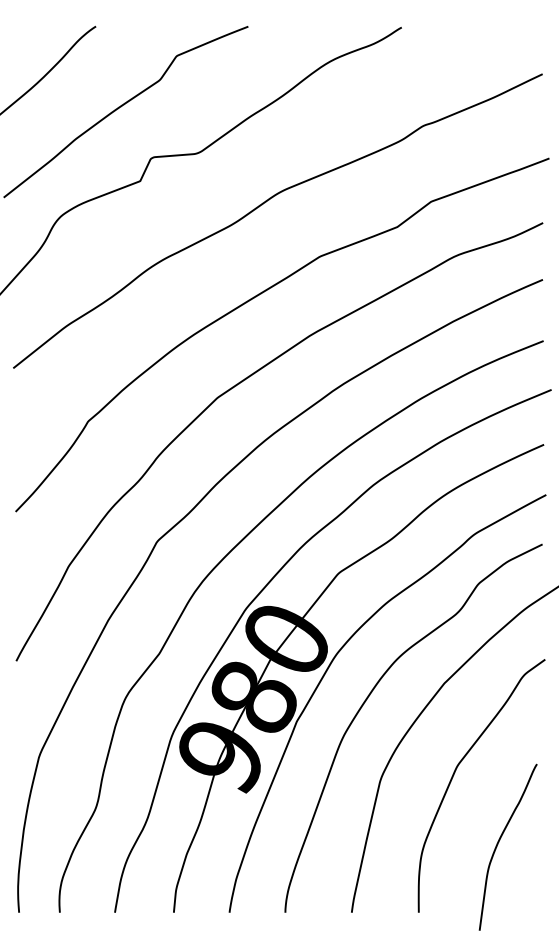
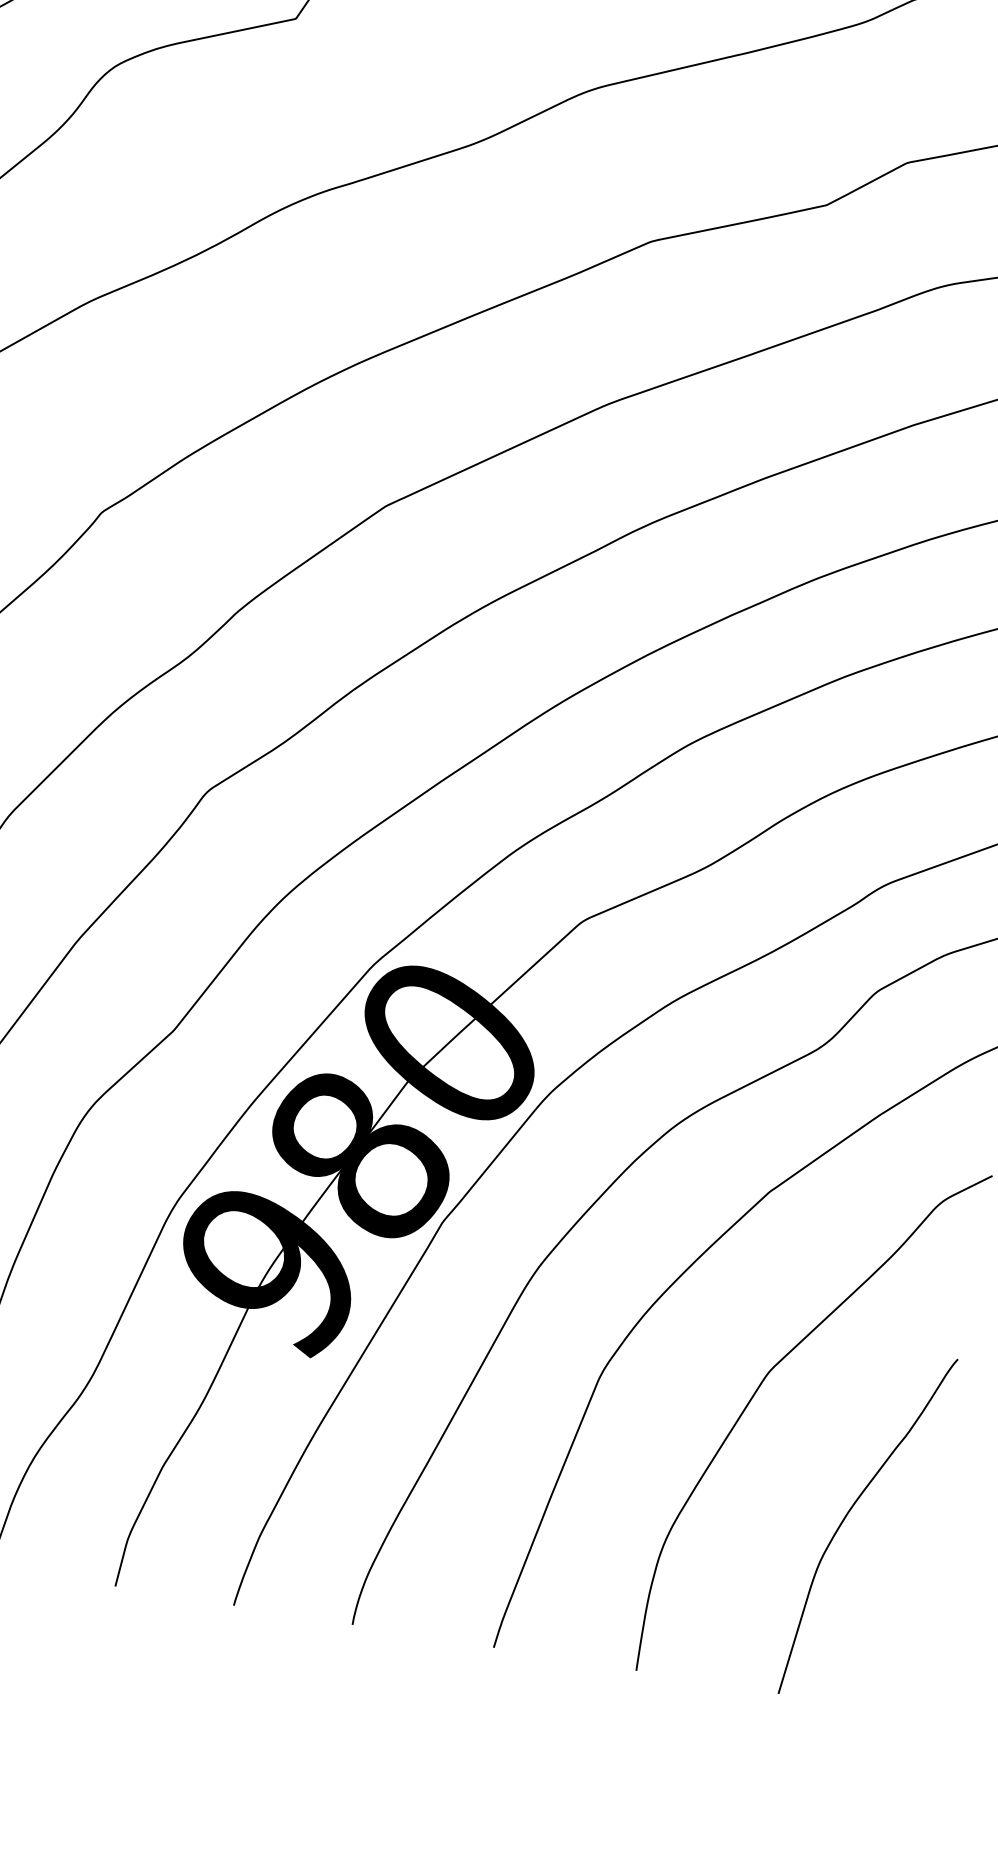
curve: (499, 842) -> (851, 1513), moved

